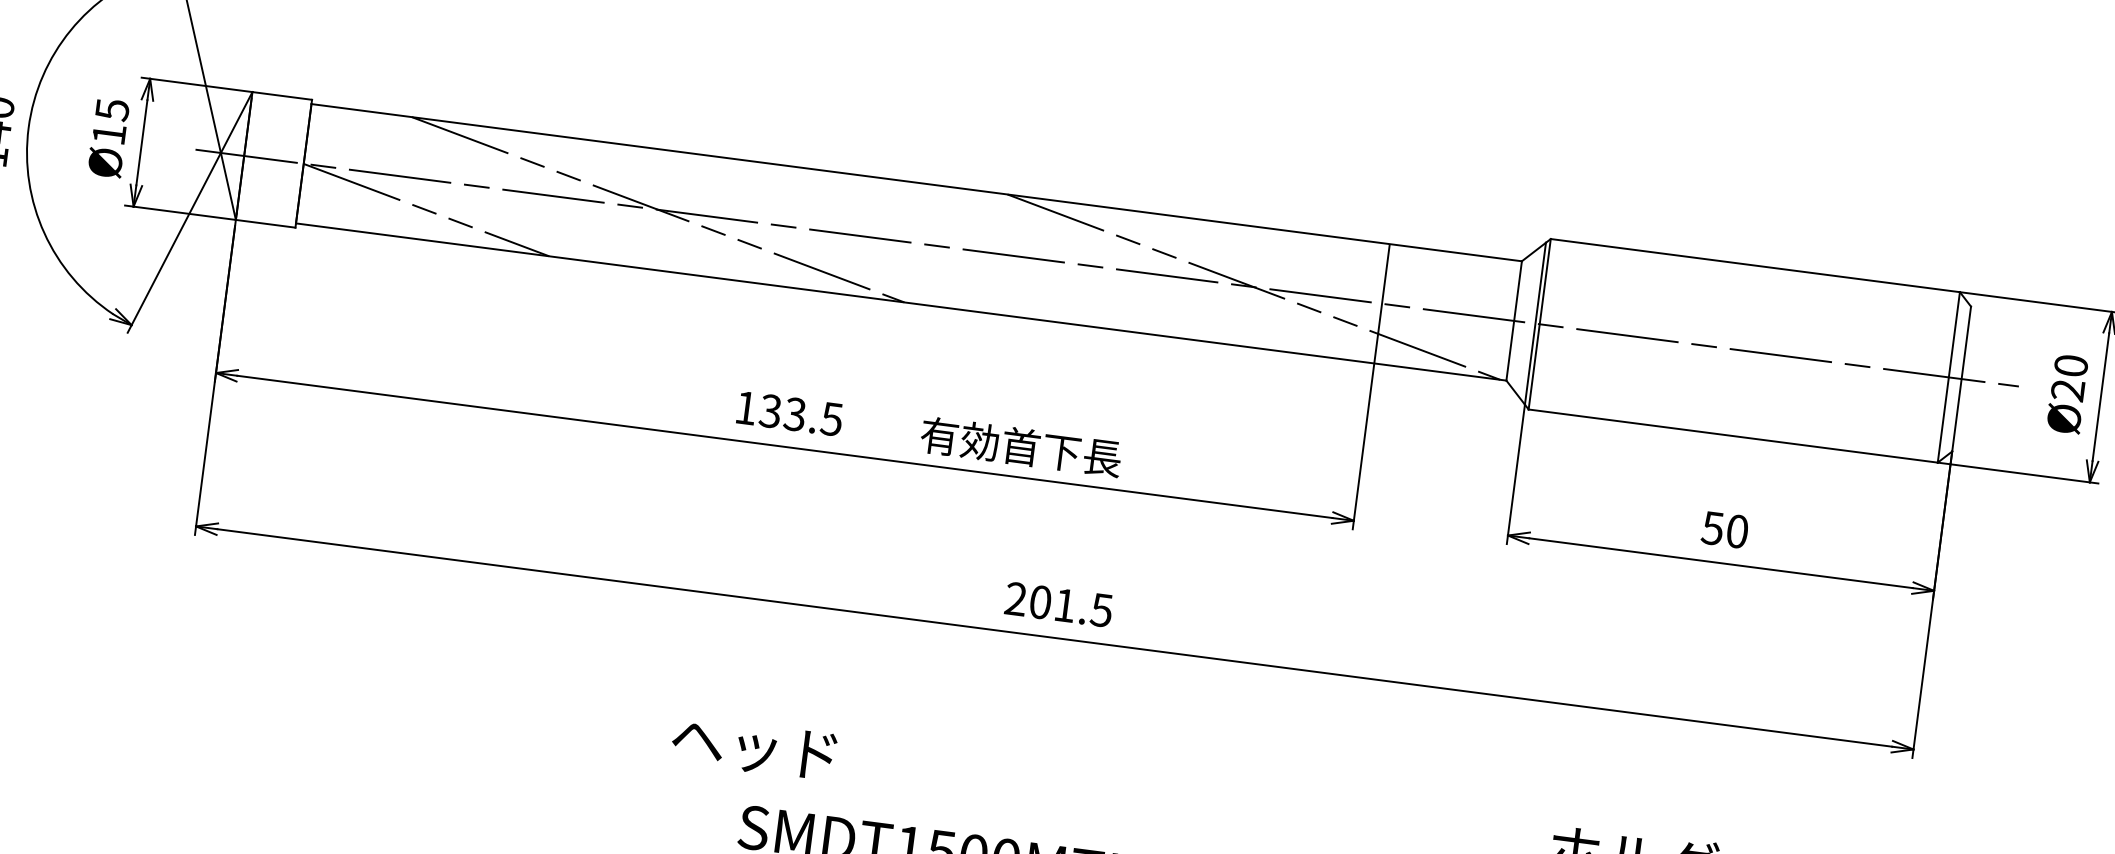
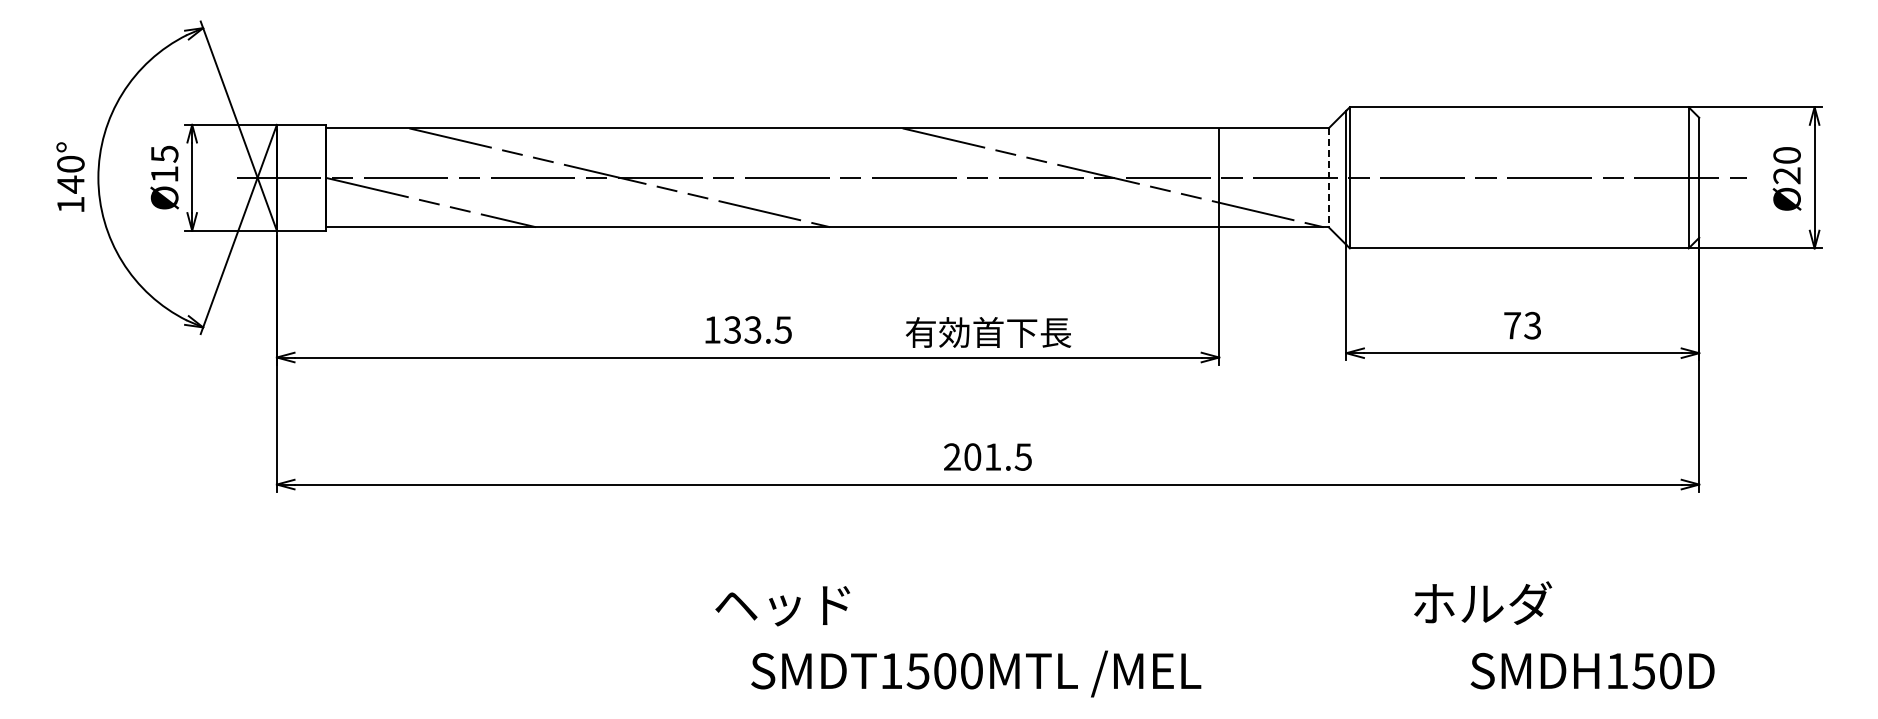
line: (1513, 321) -> (1328, 178), solid -> dashed
text: (1021, 446) -> (988, 332), moved
text: (1725, 529) -> (1522, 325), 50 -> 73
text: (753, 748) -> (782, 606), moved

